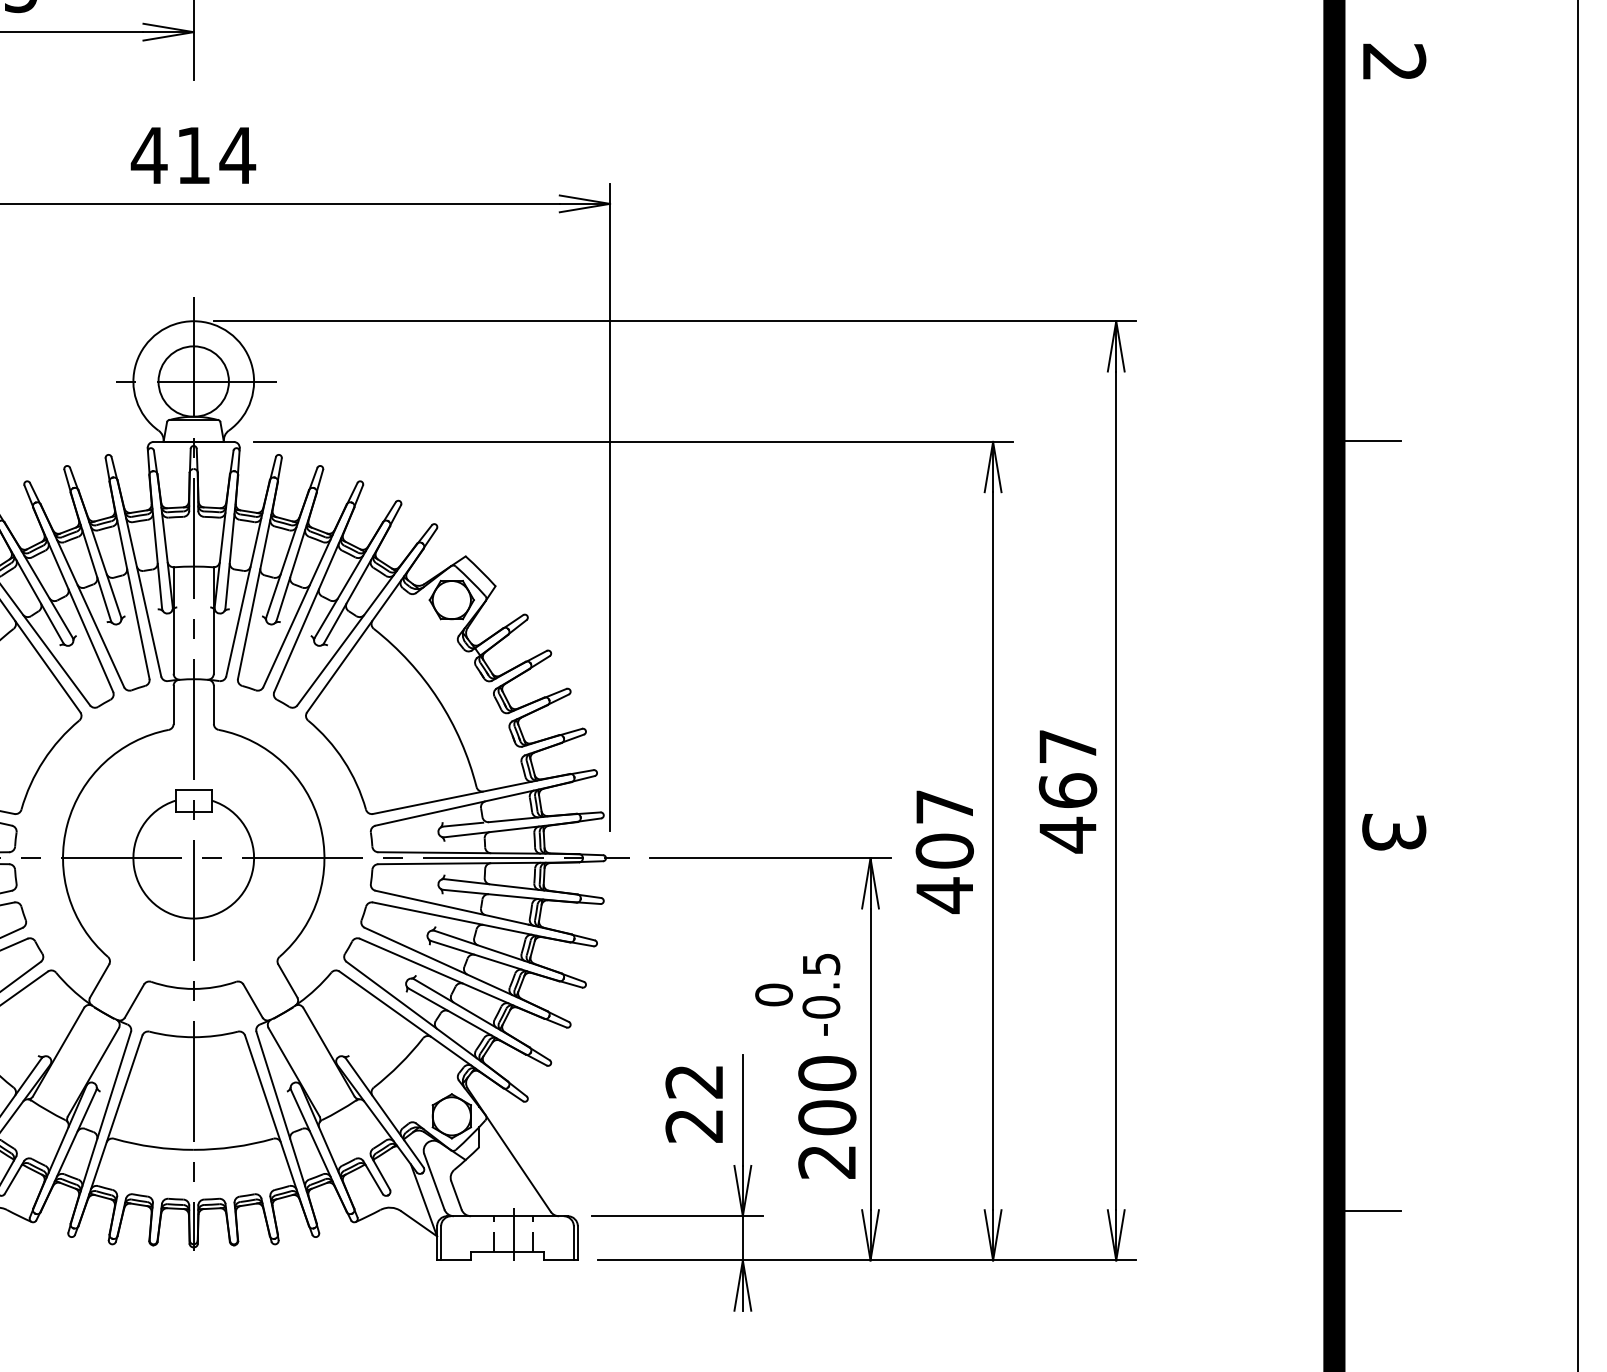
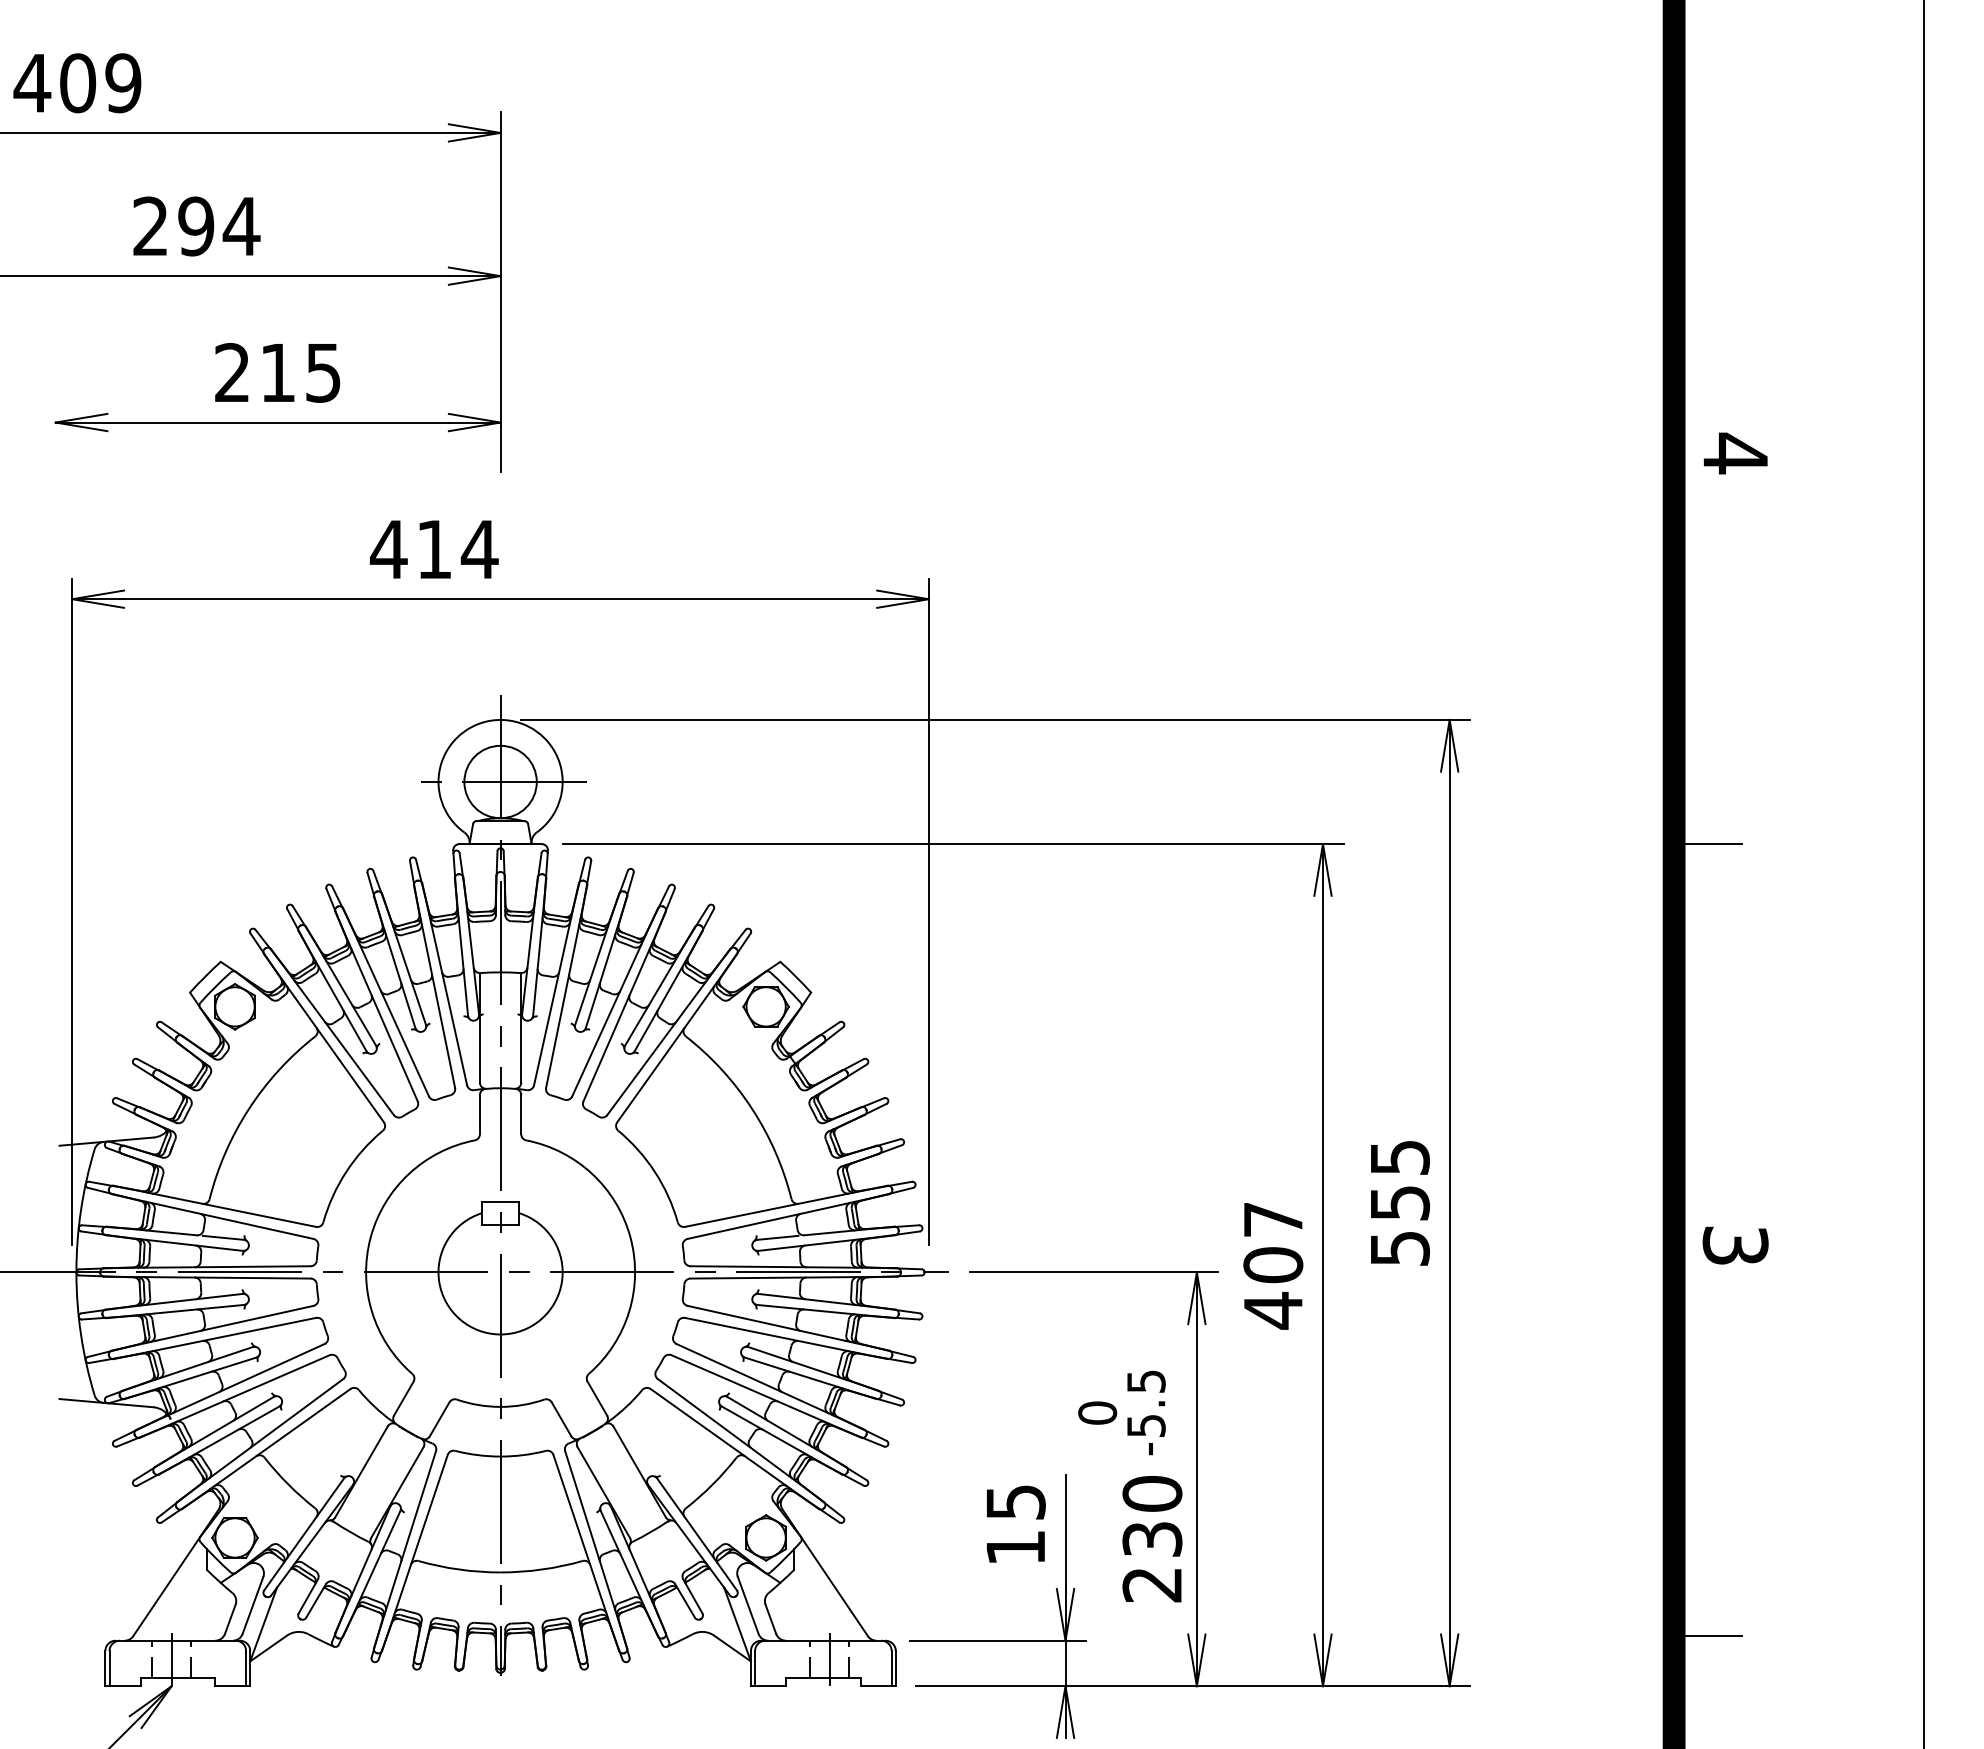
text: (1394, 62) -> (1735, 453), 2 -> 4
text: (192, 155) -> (433, 549), moved
text: (1068, 792) -> (1400, 1204), 467 -> 555
text: (820, 1007) -> (1145, 1425), -0.5 -> -5.5
text: (694, 1104) -> (1015, 1525), 22 -> 15
text: (827, 1117) -> (1152, 1539), 200 -> 230

